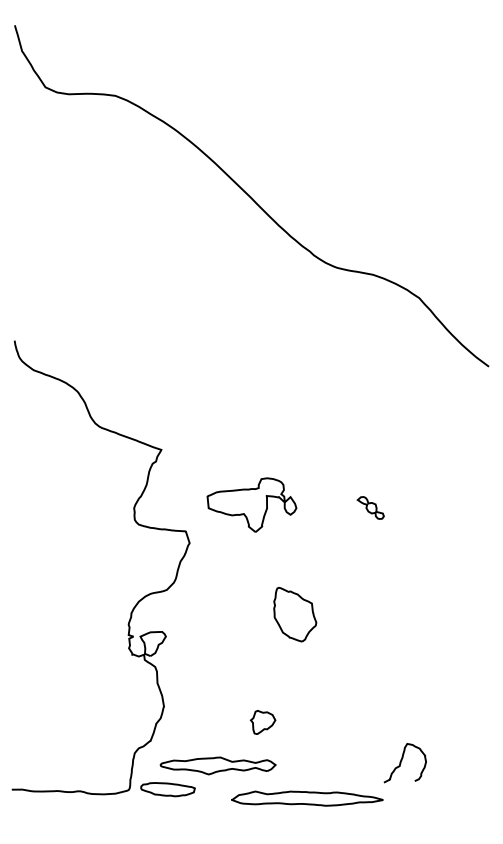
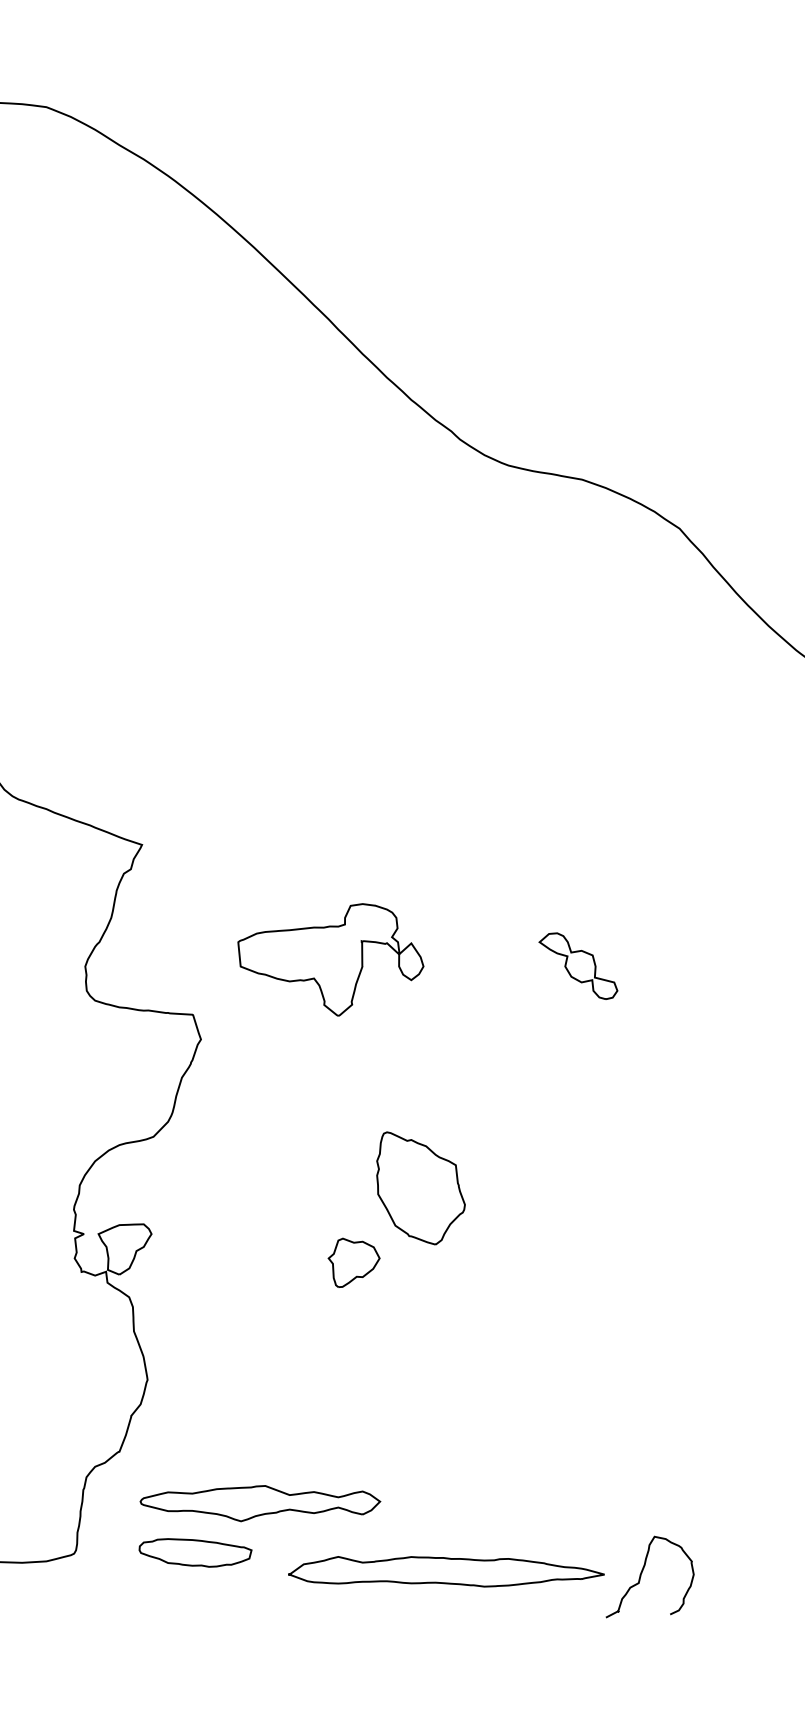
part: (370, 507) -> (577, 964), size x1.43
part: (262, 722) -> (352, 1262), moved
curve: (401, 763) -> (642, 1577), moved
part: (167, 789) -> (194, 1552), moved

